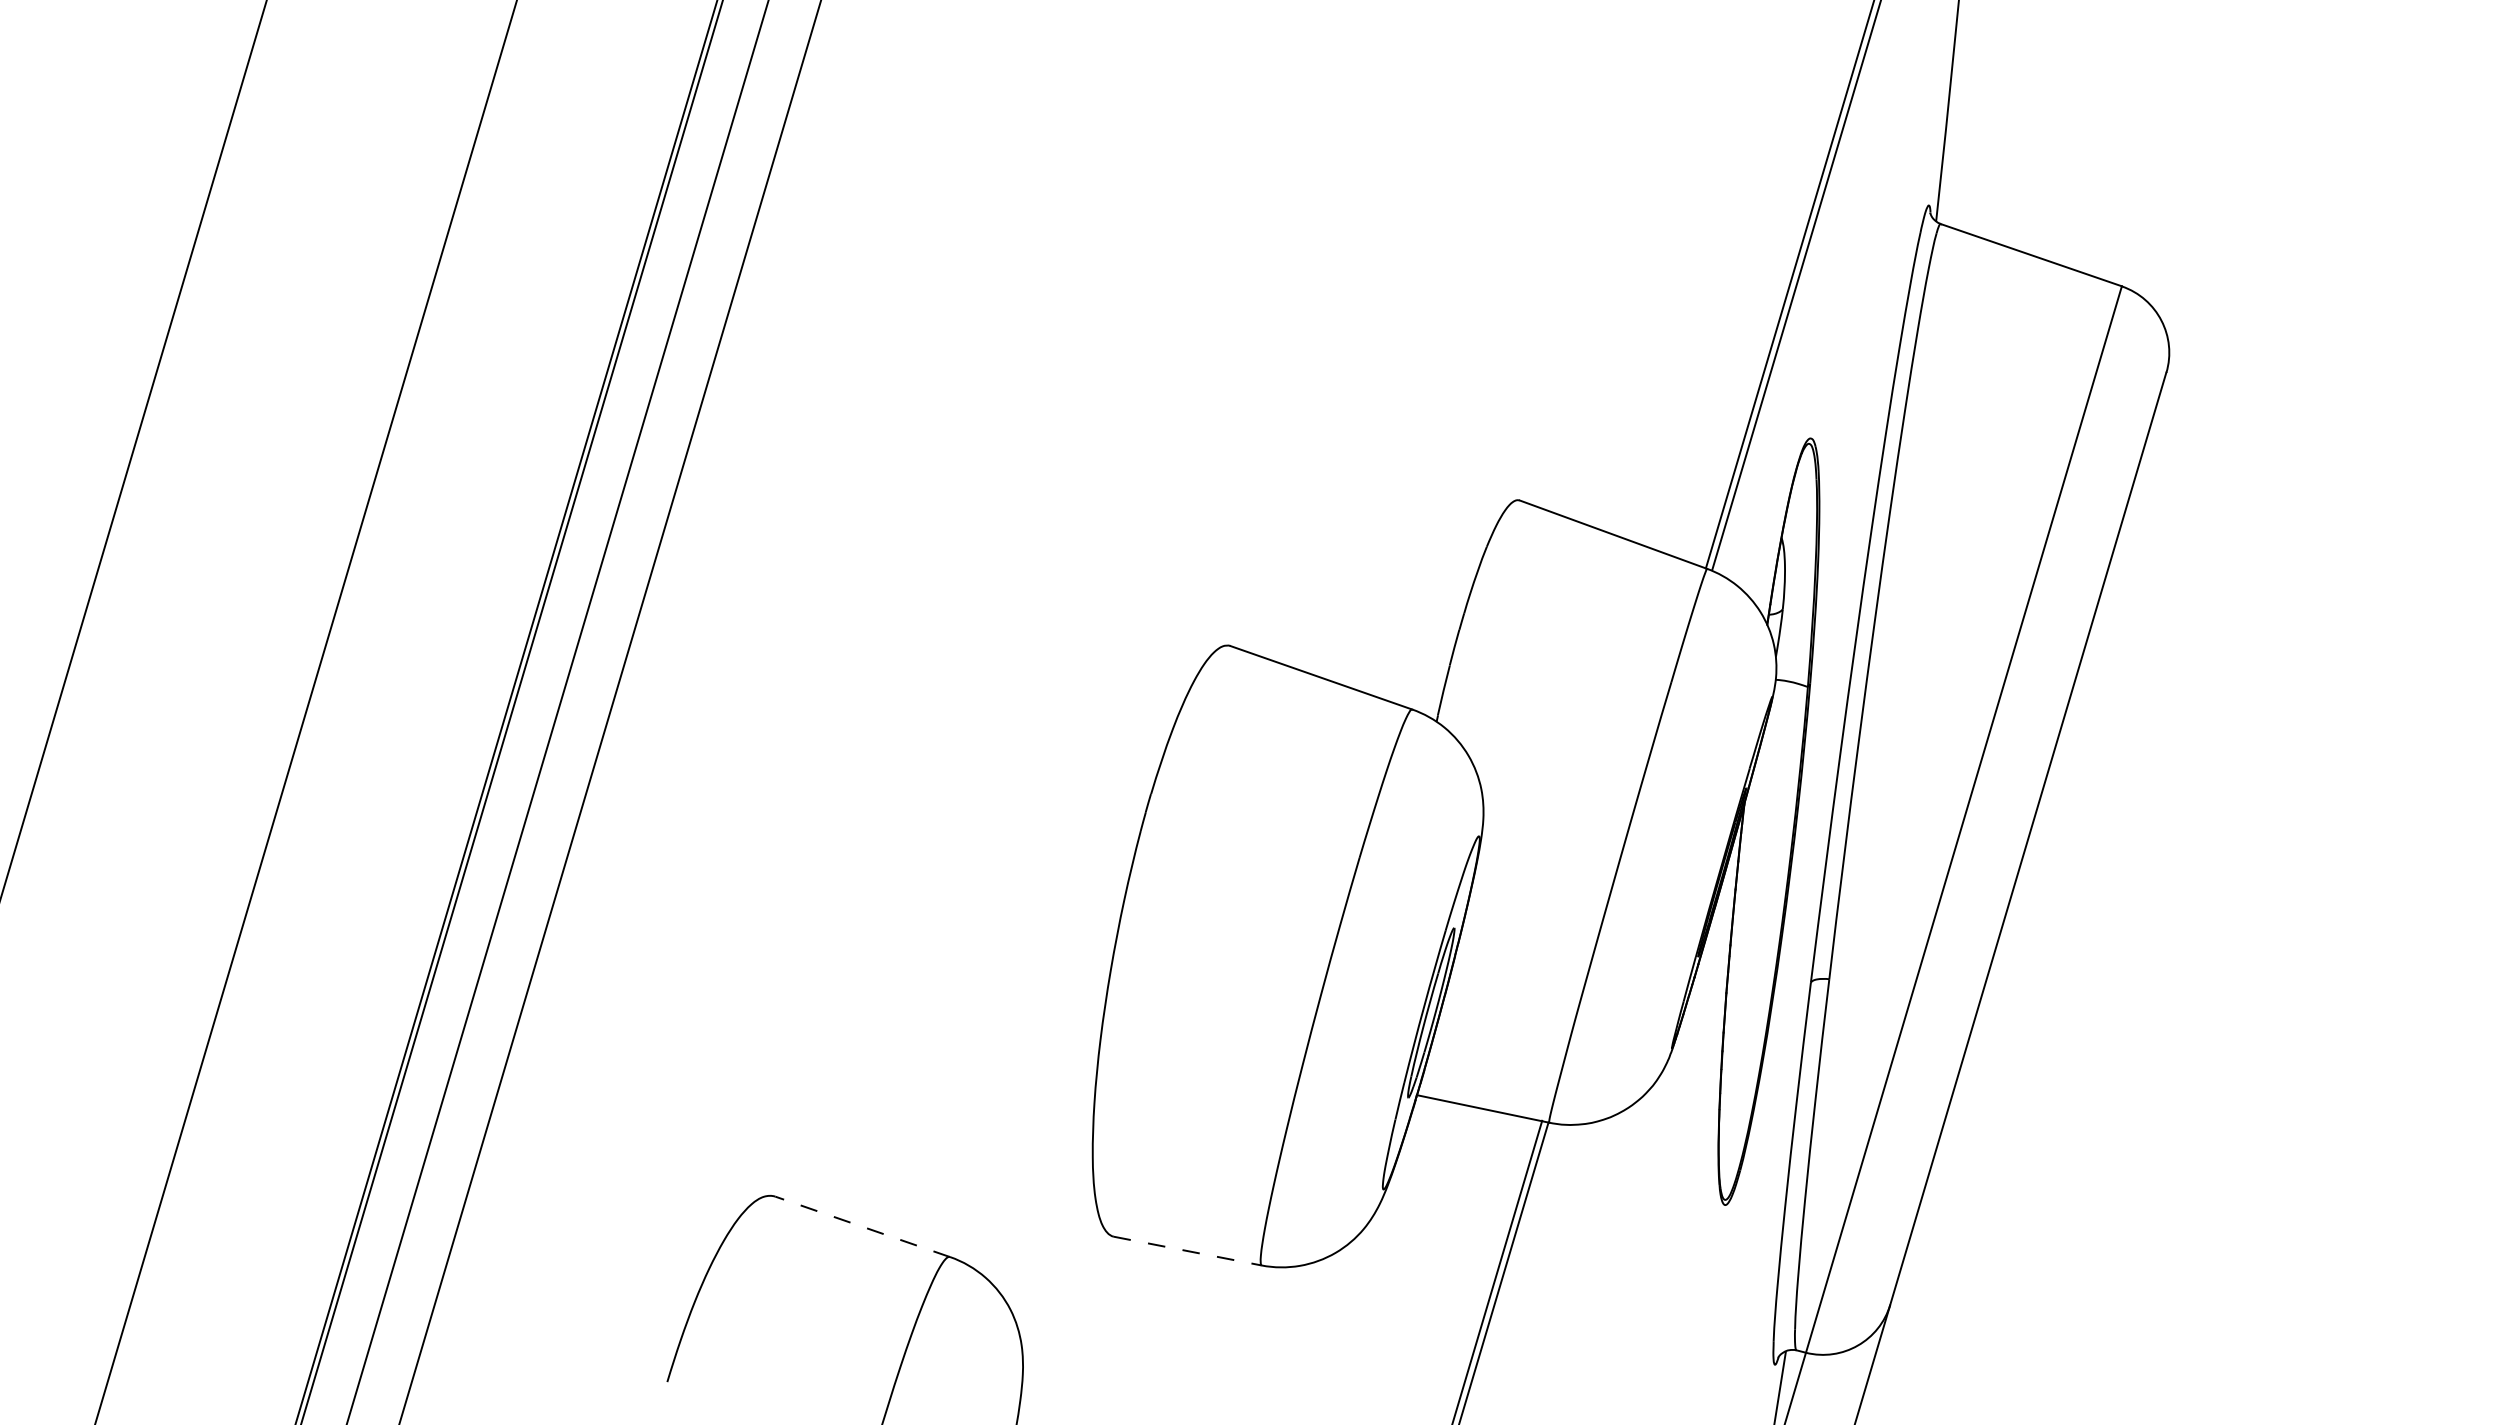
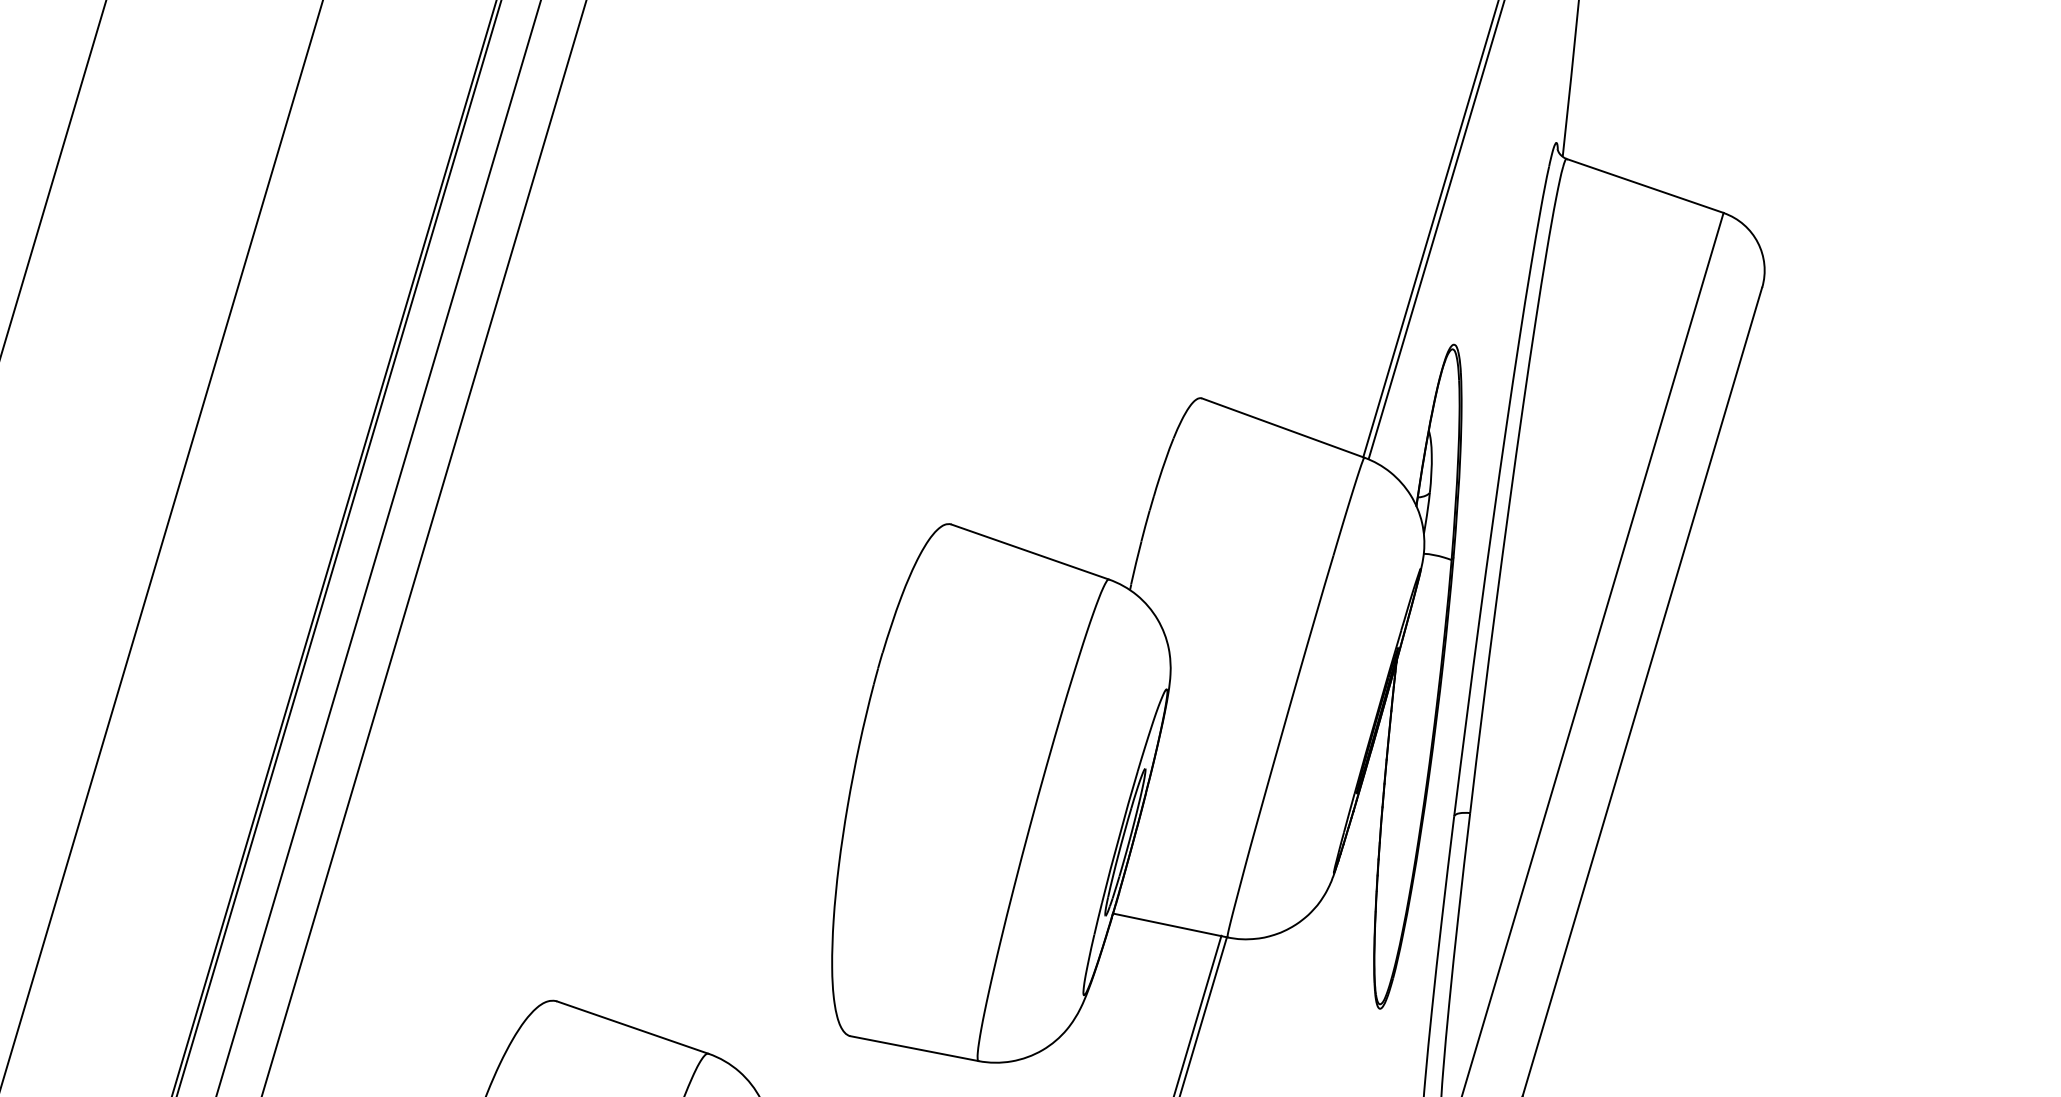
line: (862, 1226) -> (632, 1027), dashed -> solid
line: (1188, 1251) -> (915, 1048), dashed -> solid

